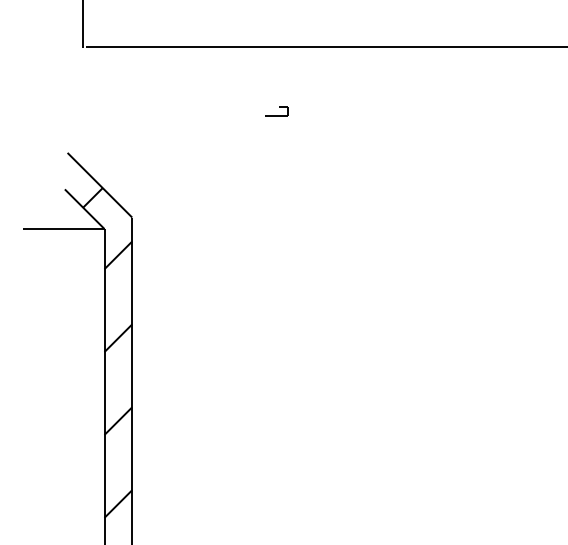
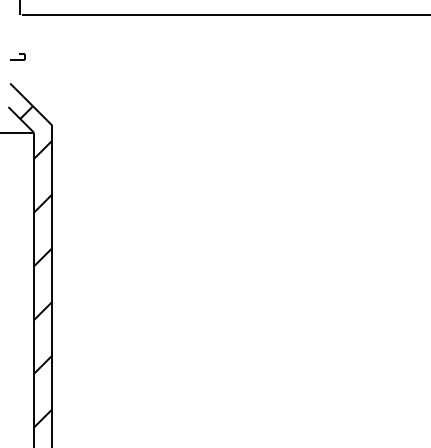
part: (276, 111) -> (17, 56), moved

